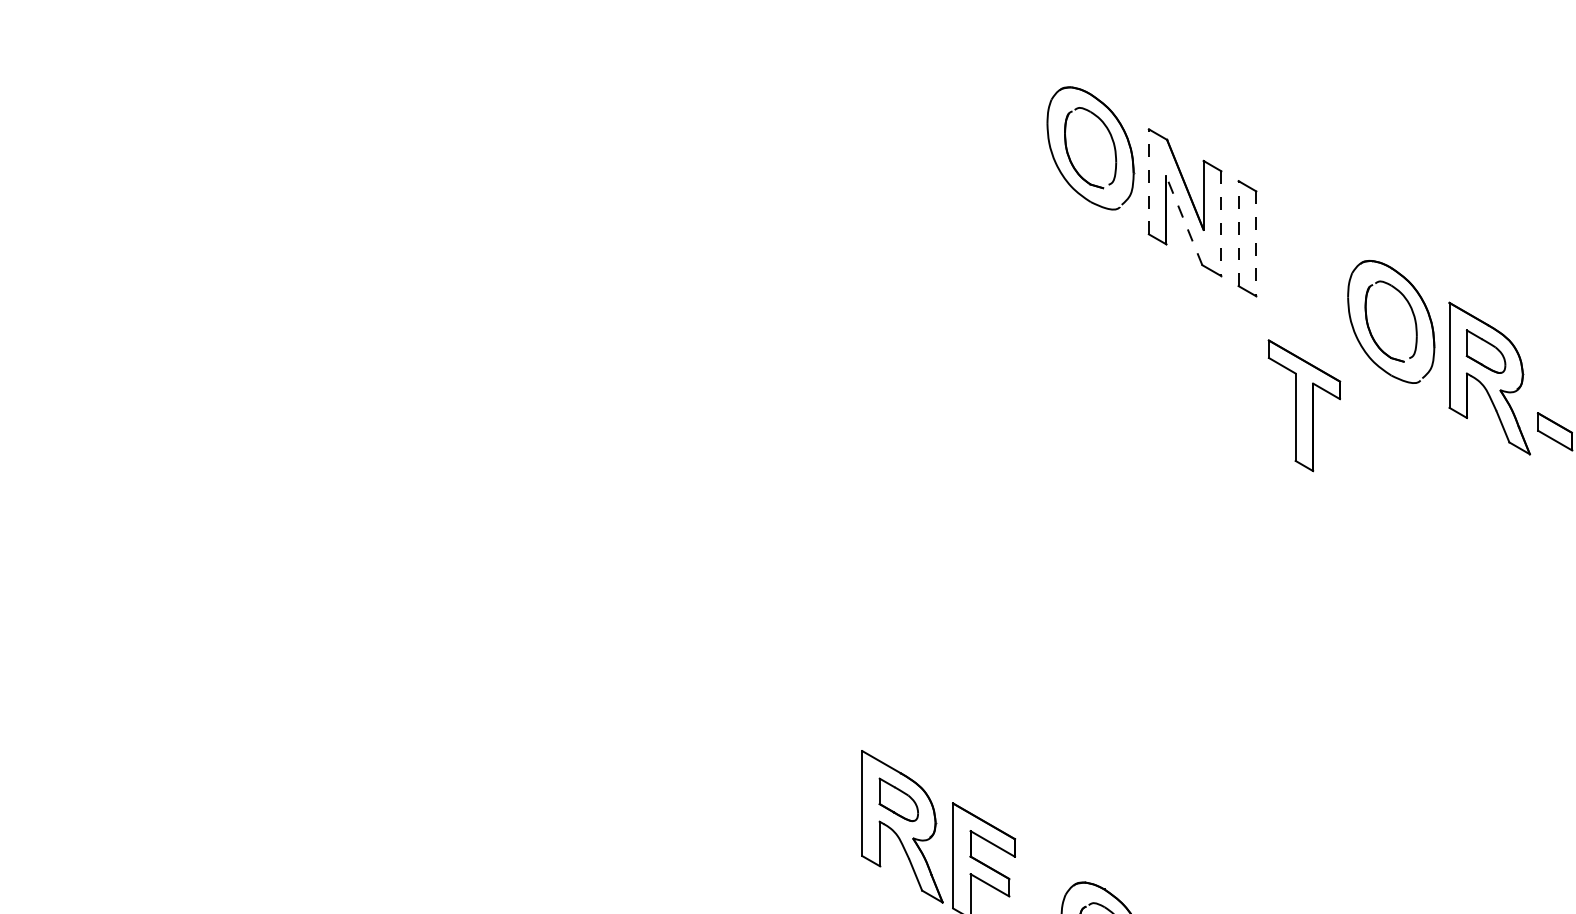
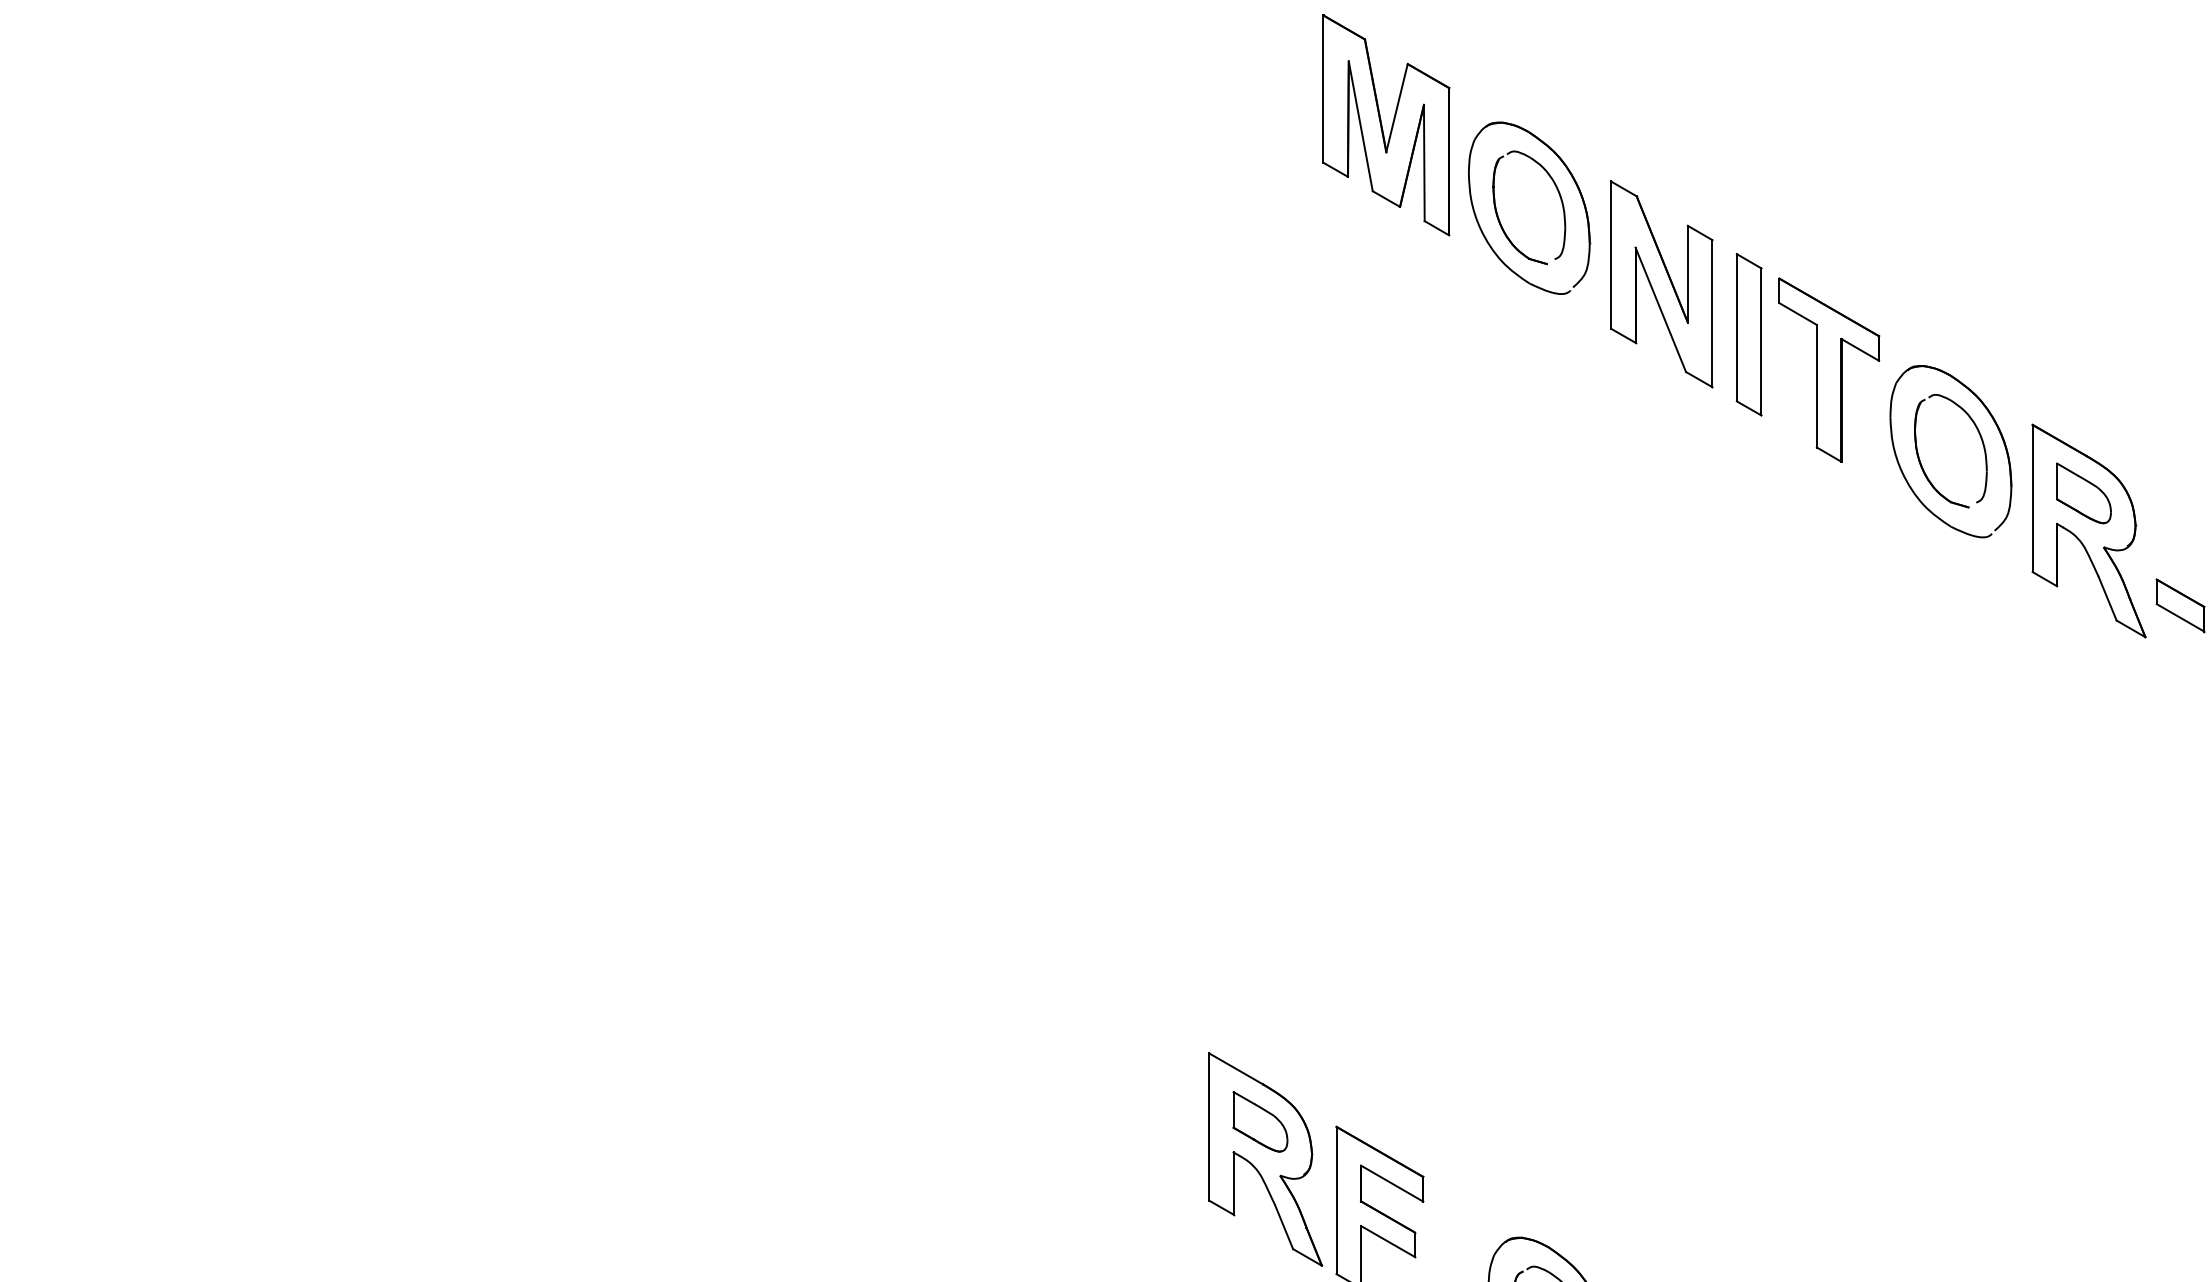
part: (988, 89) -> (1386, 125), added
line: (1149, 182) -> (1611, 255), dashed -> solid
line: (1184, 220) -> (1660, 309), dashed -> solid
line: (1221, 223) -> (1712, 313), dashed -> solid
line: (1238, 233) -> (1736, 327), dashed -> solid
line: (1256, 243) -> (1761, 341), dashed -> solid
part: (1304, 405) -> (1829, 369), moved

